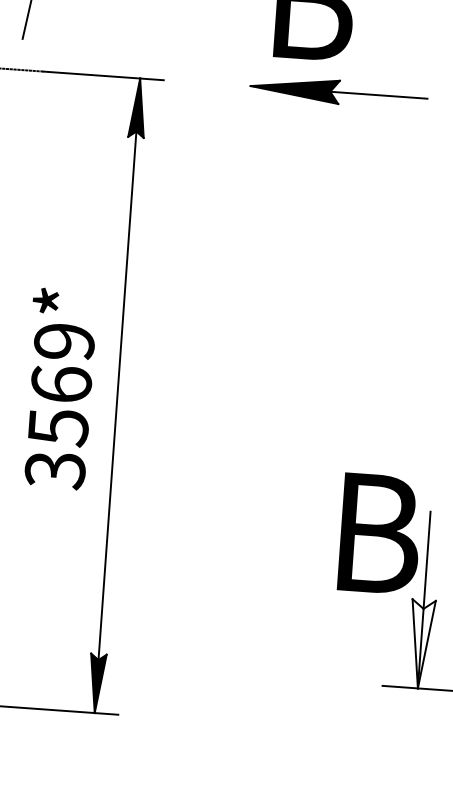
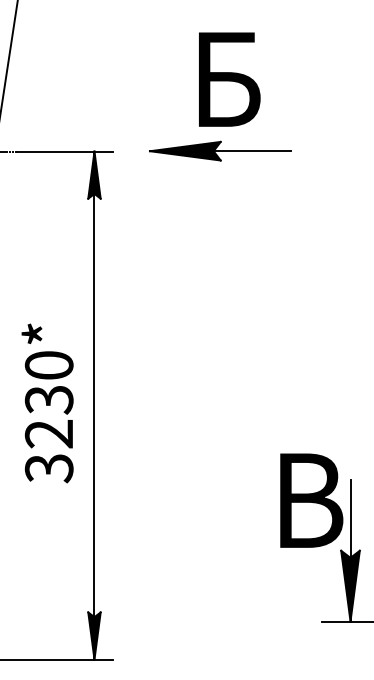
part: (338, 91) -> (220, 150), moved
text: (60, 385) -> (48, 400), 3569* -> 3230*
fill: (421, 643) -> (350, 585), added

